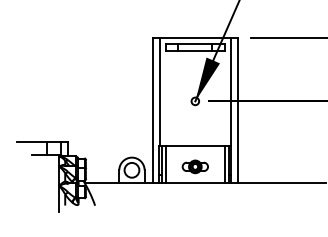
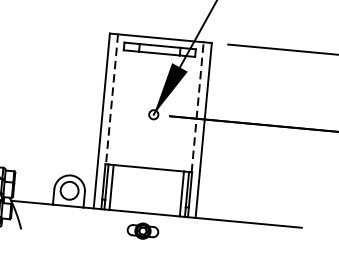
line: (159, 91) -> (111, 98), solid -> dashed
line: (230, 91) -> (197, 106), solid -> dashed
part: (194, 166) -> (141, 230), moved

